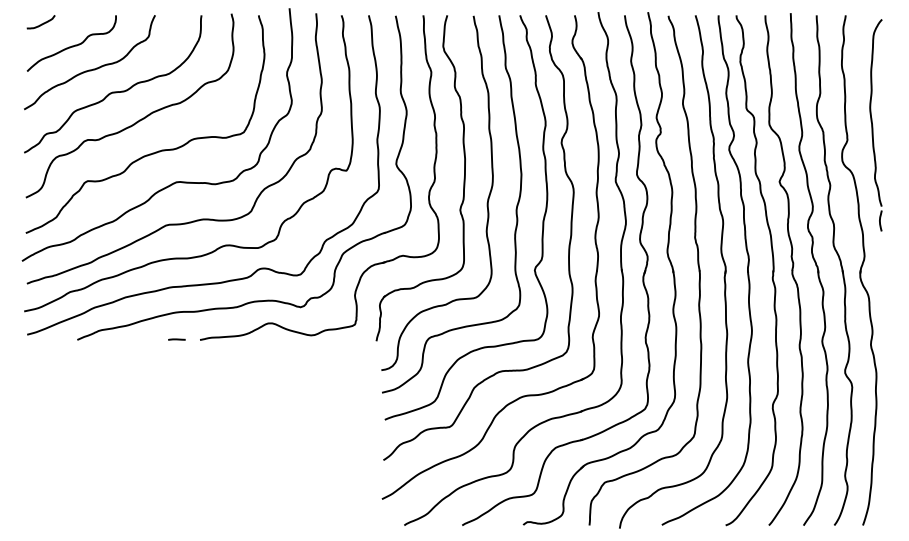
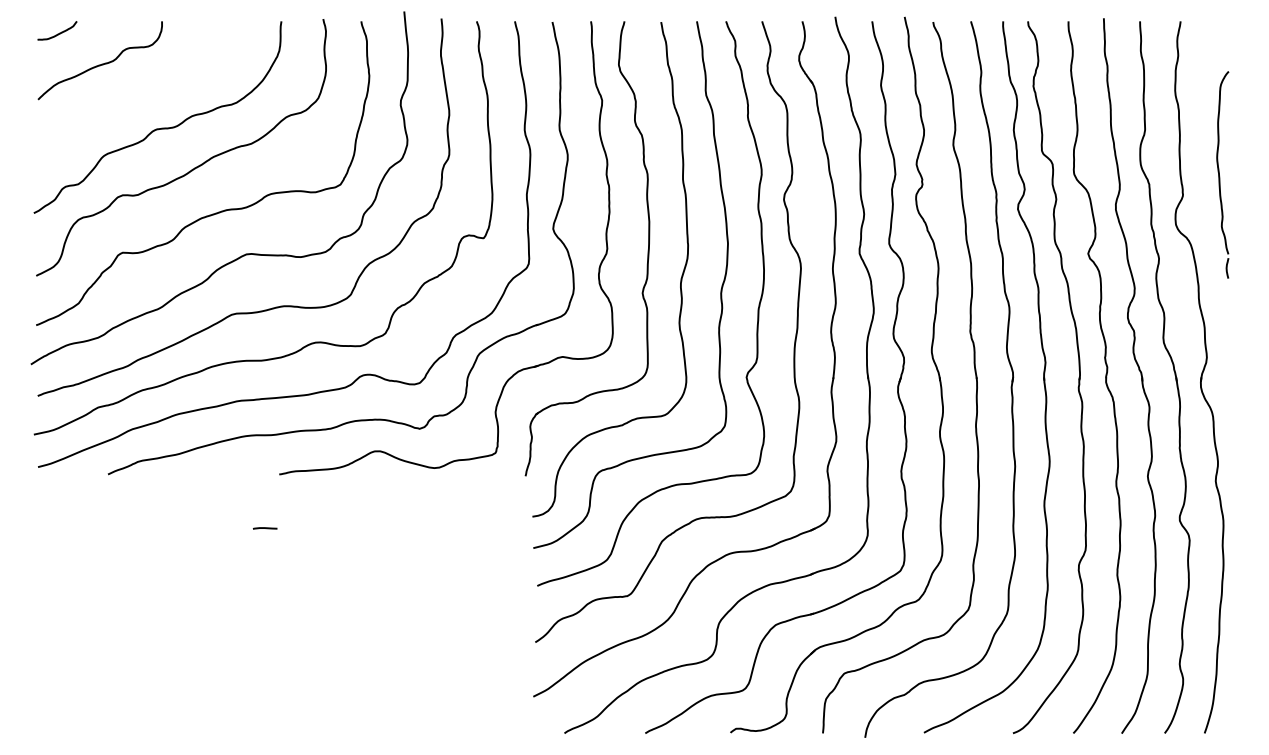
curve: (89, 69) -> (125, 96), removed
part: (875, 125) -> (1222, 175), size x0.7
line: (176, 339) -> (264, 528), moved

